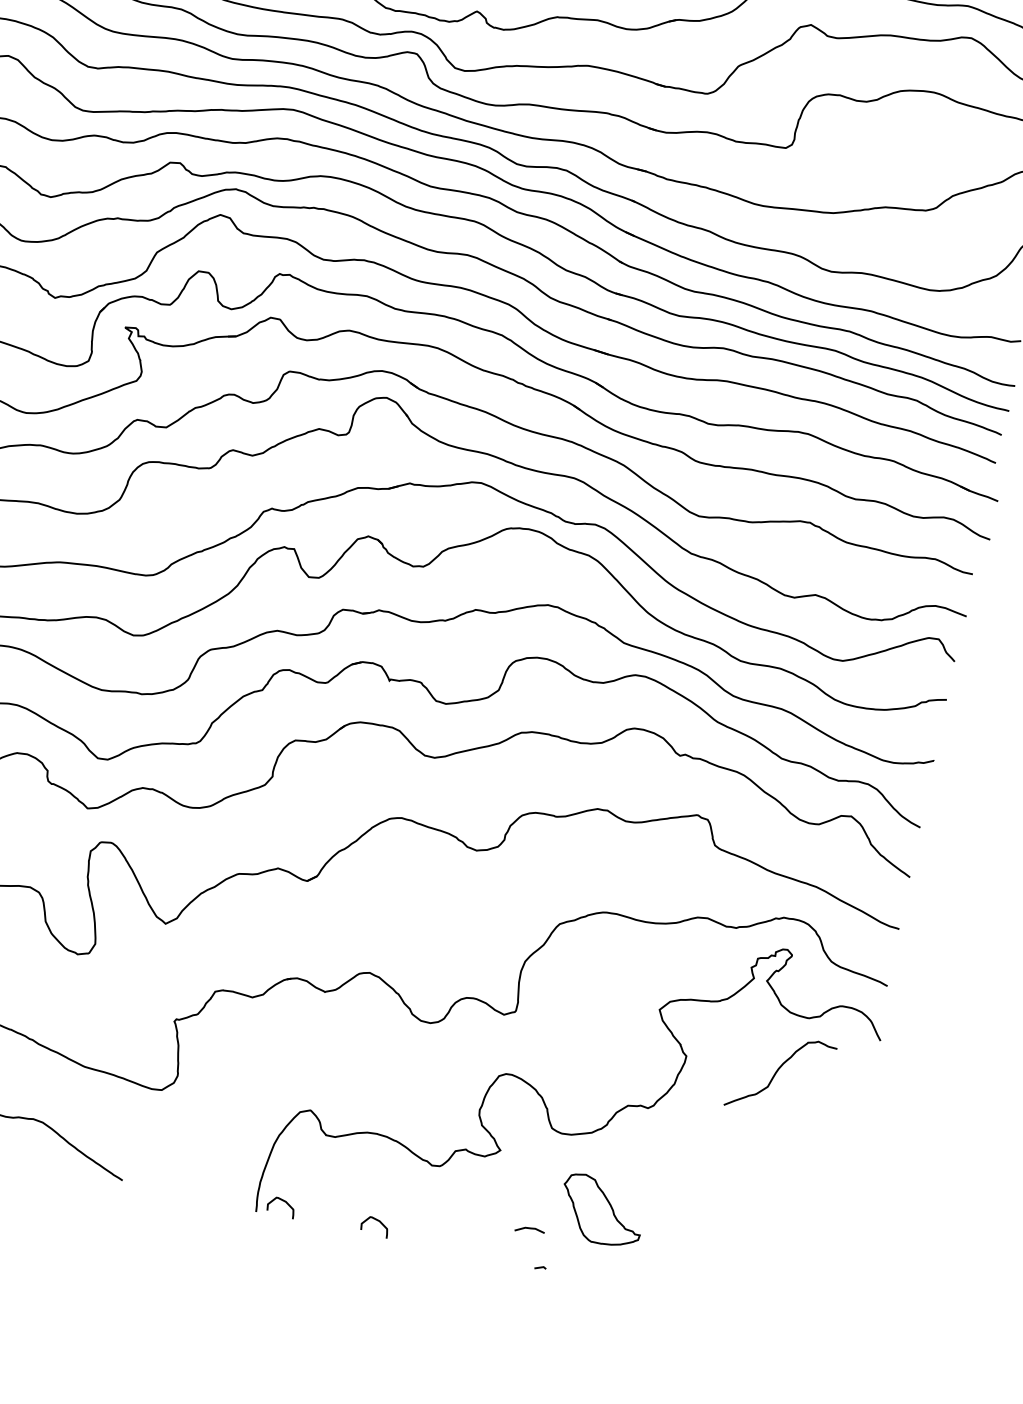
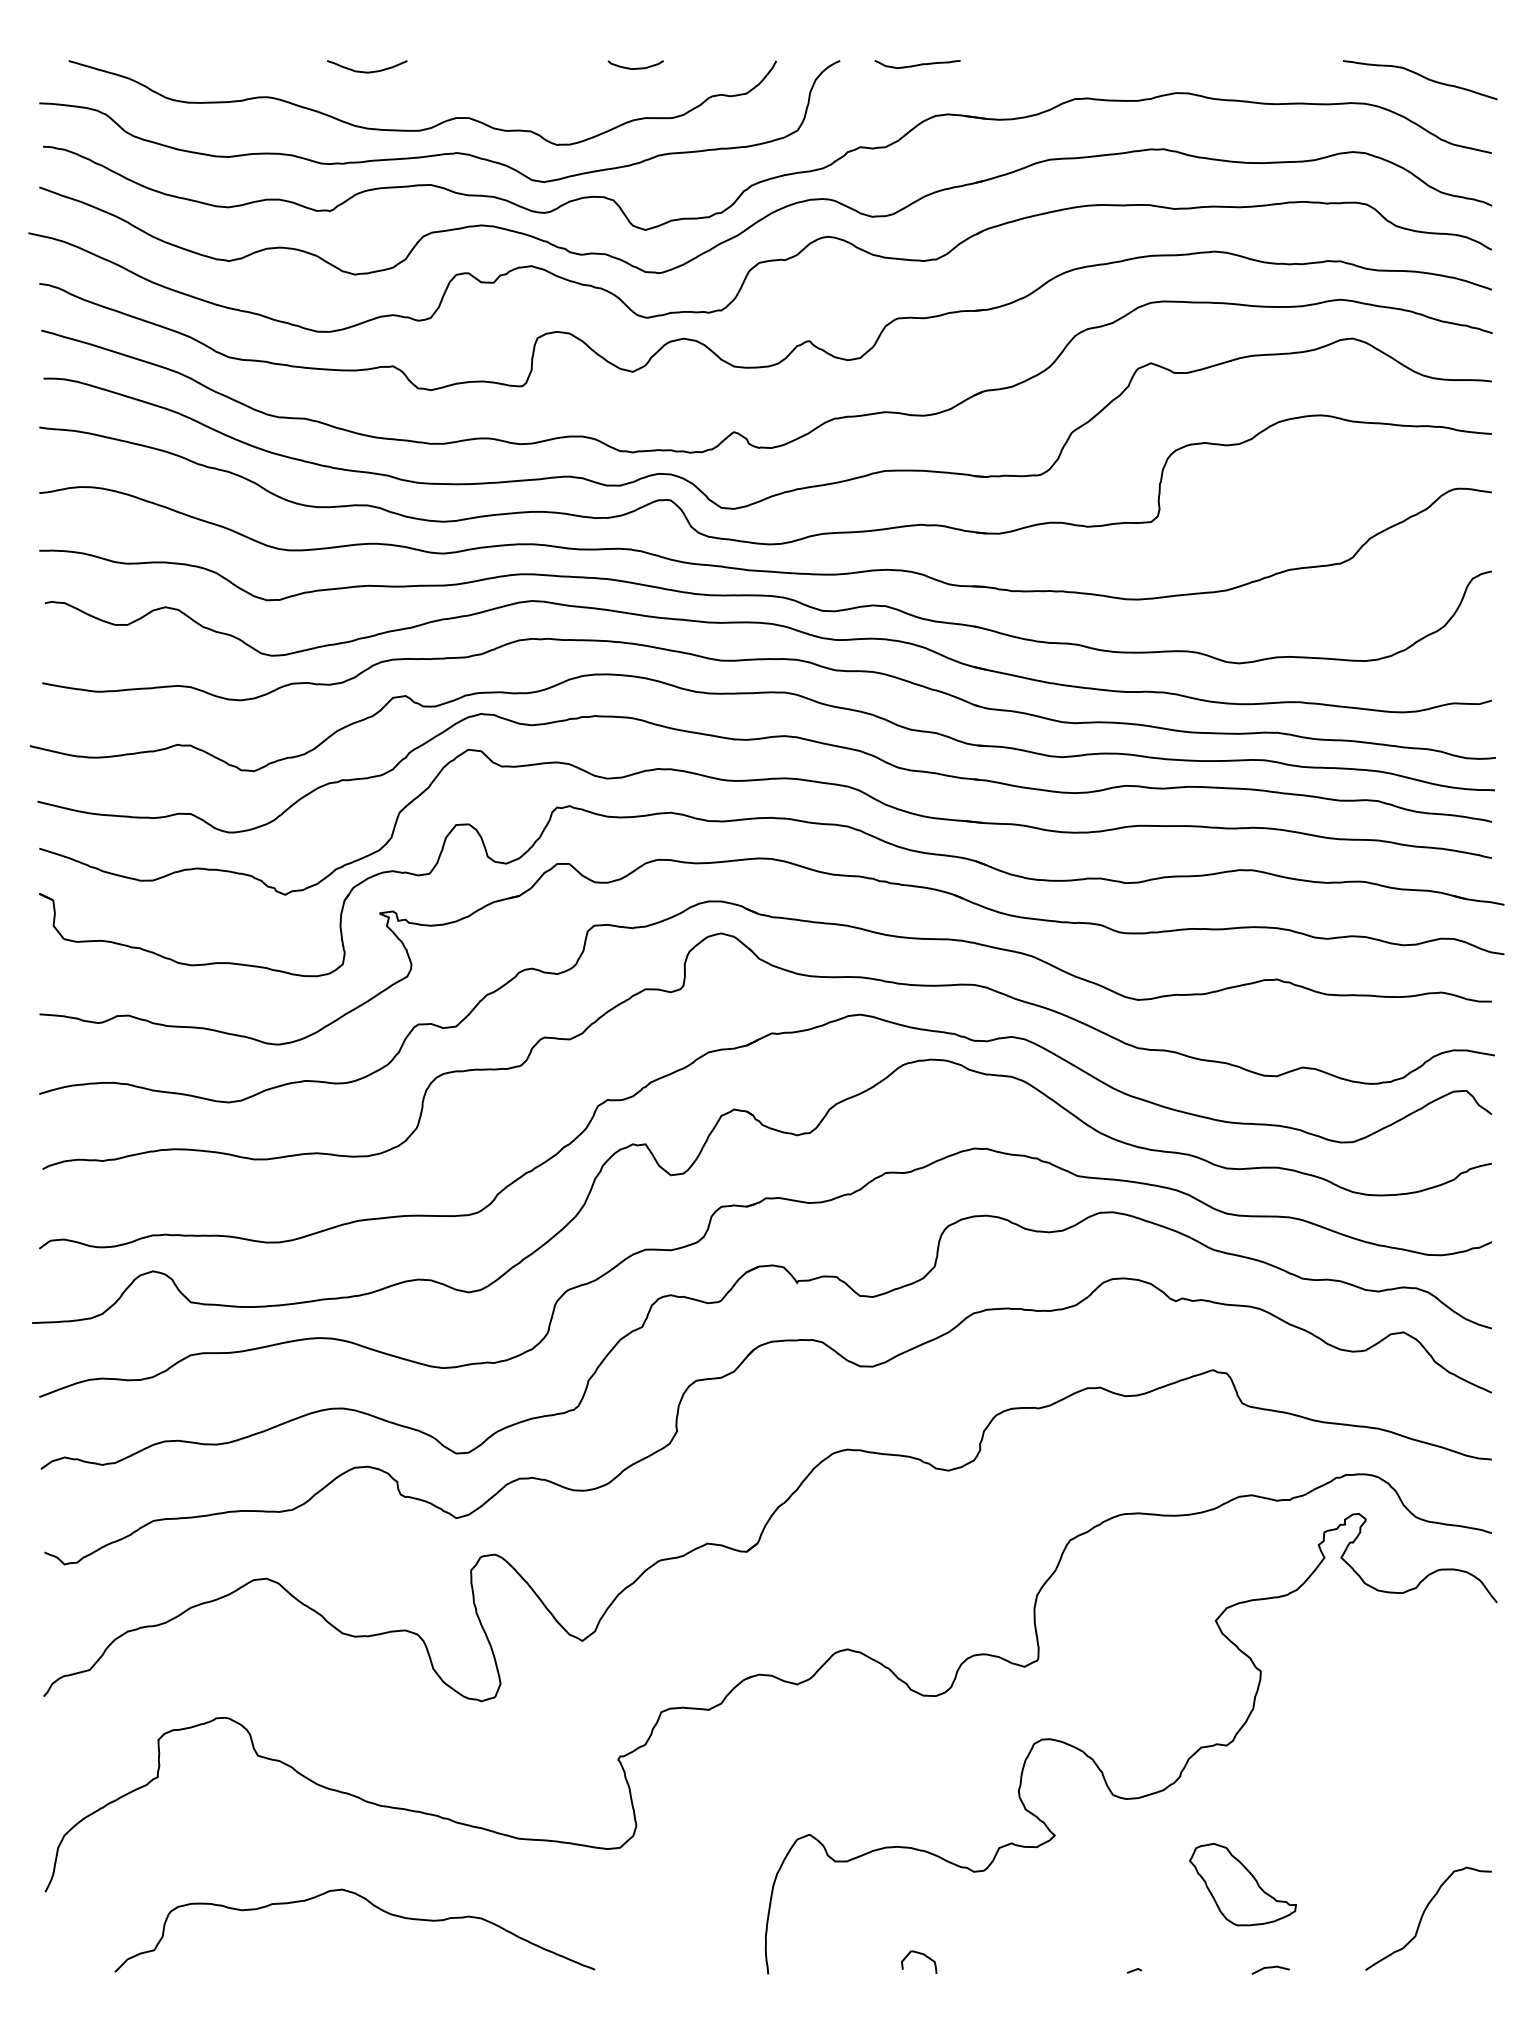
curve: (777, 1072) -> (1423, 1916), moved
curve: (282, 1201) -> (798, 1954), removed
part: (602, 1211) -> (1243, 1884), moved
line: (529, 1229) -> (1270, 1968), moved

